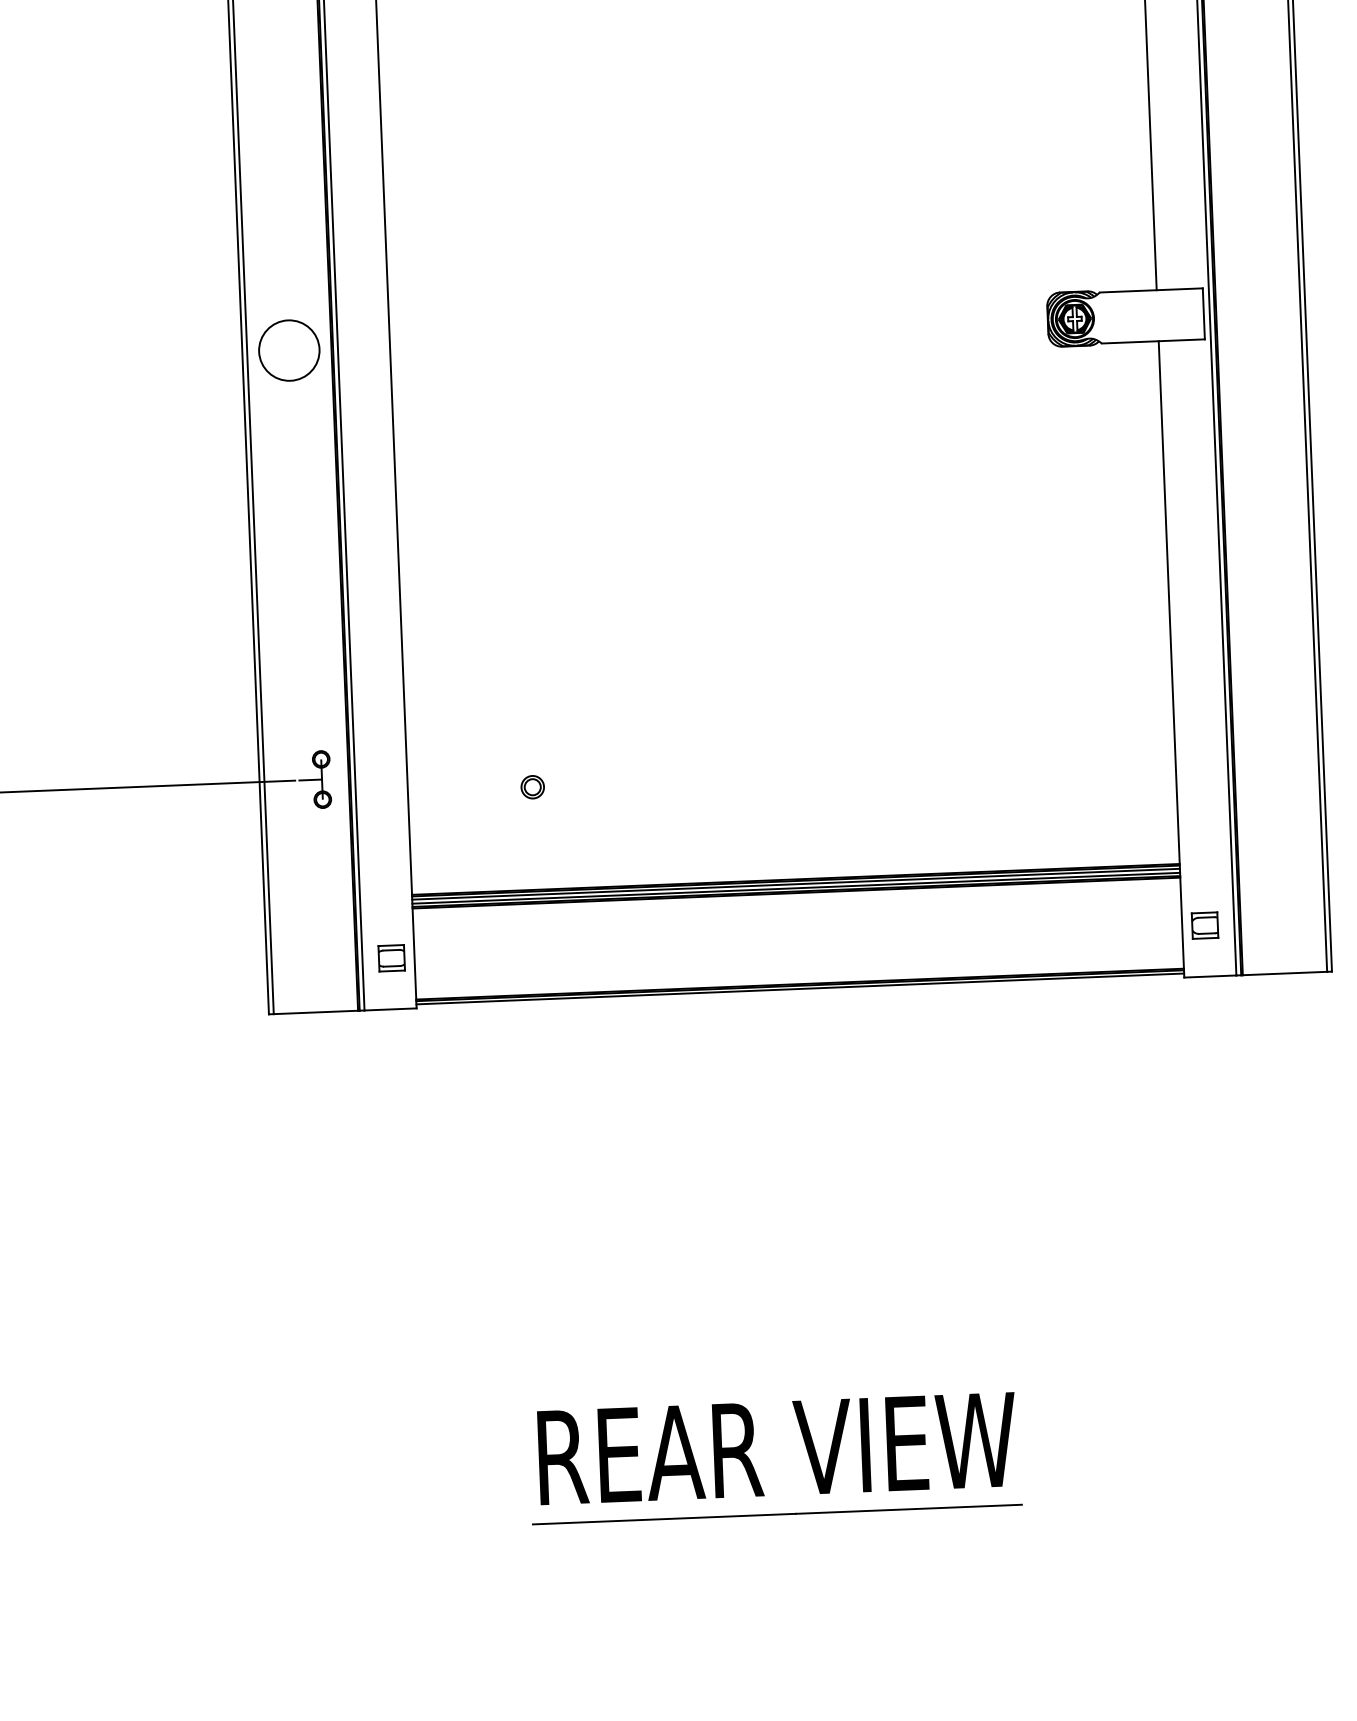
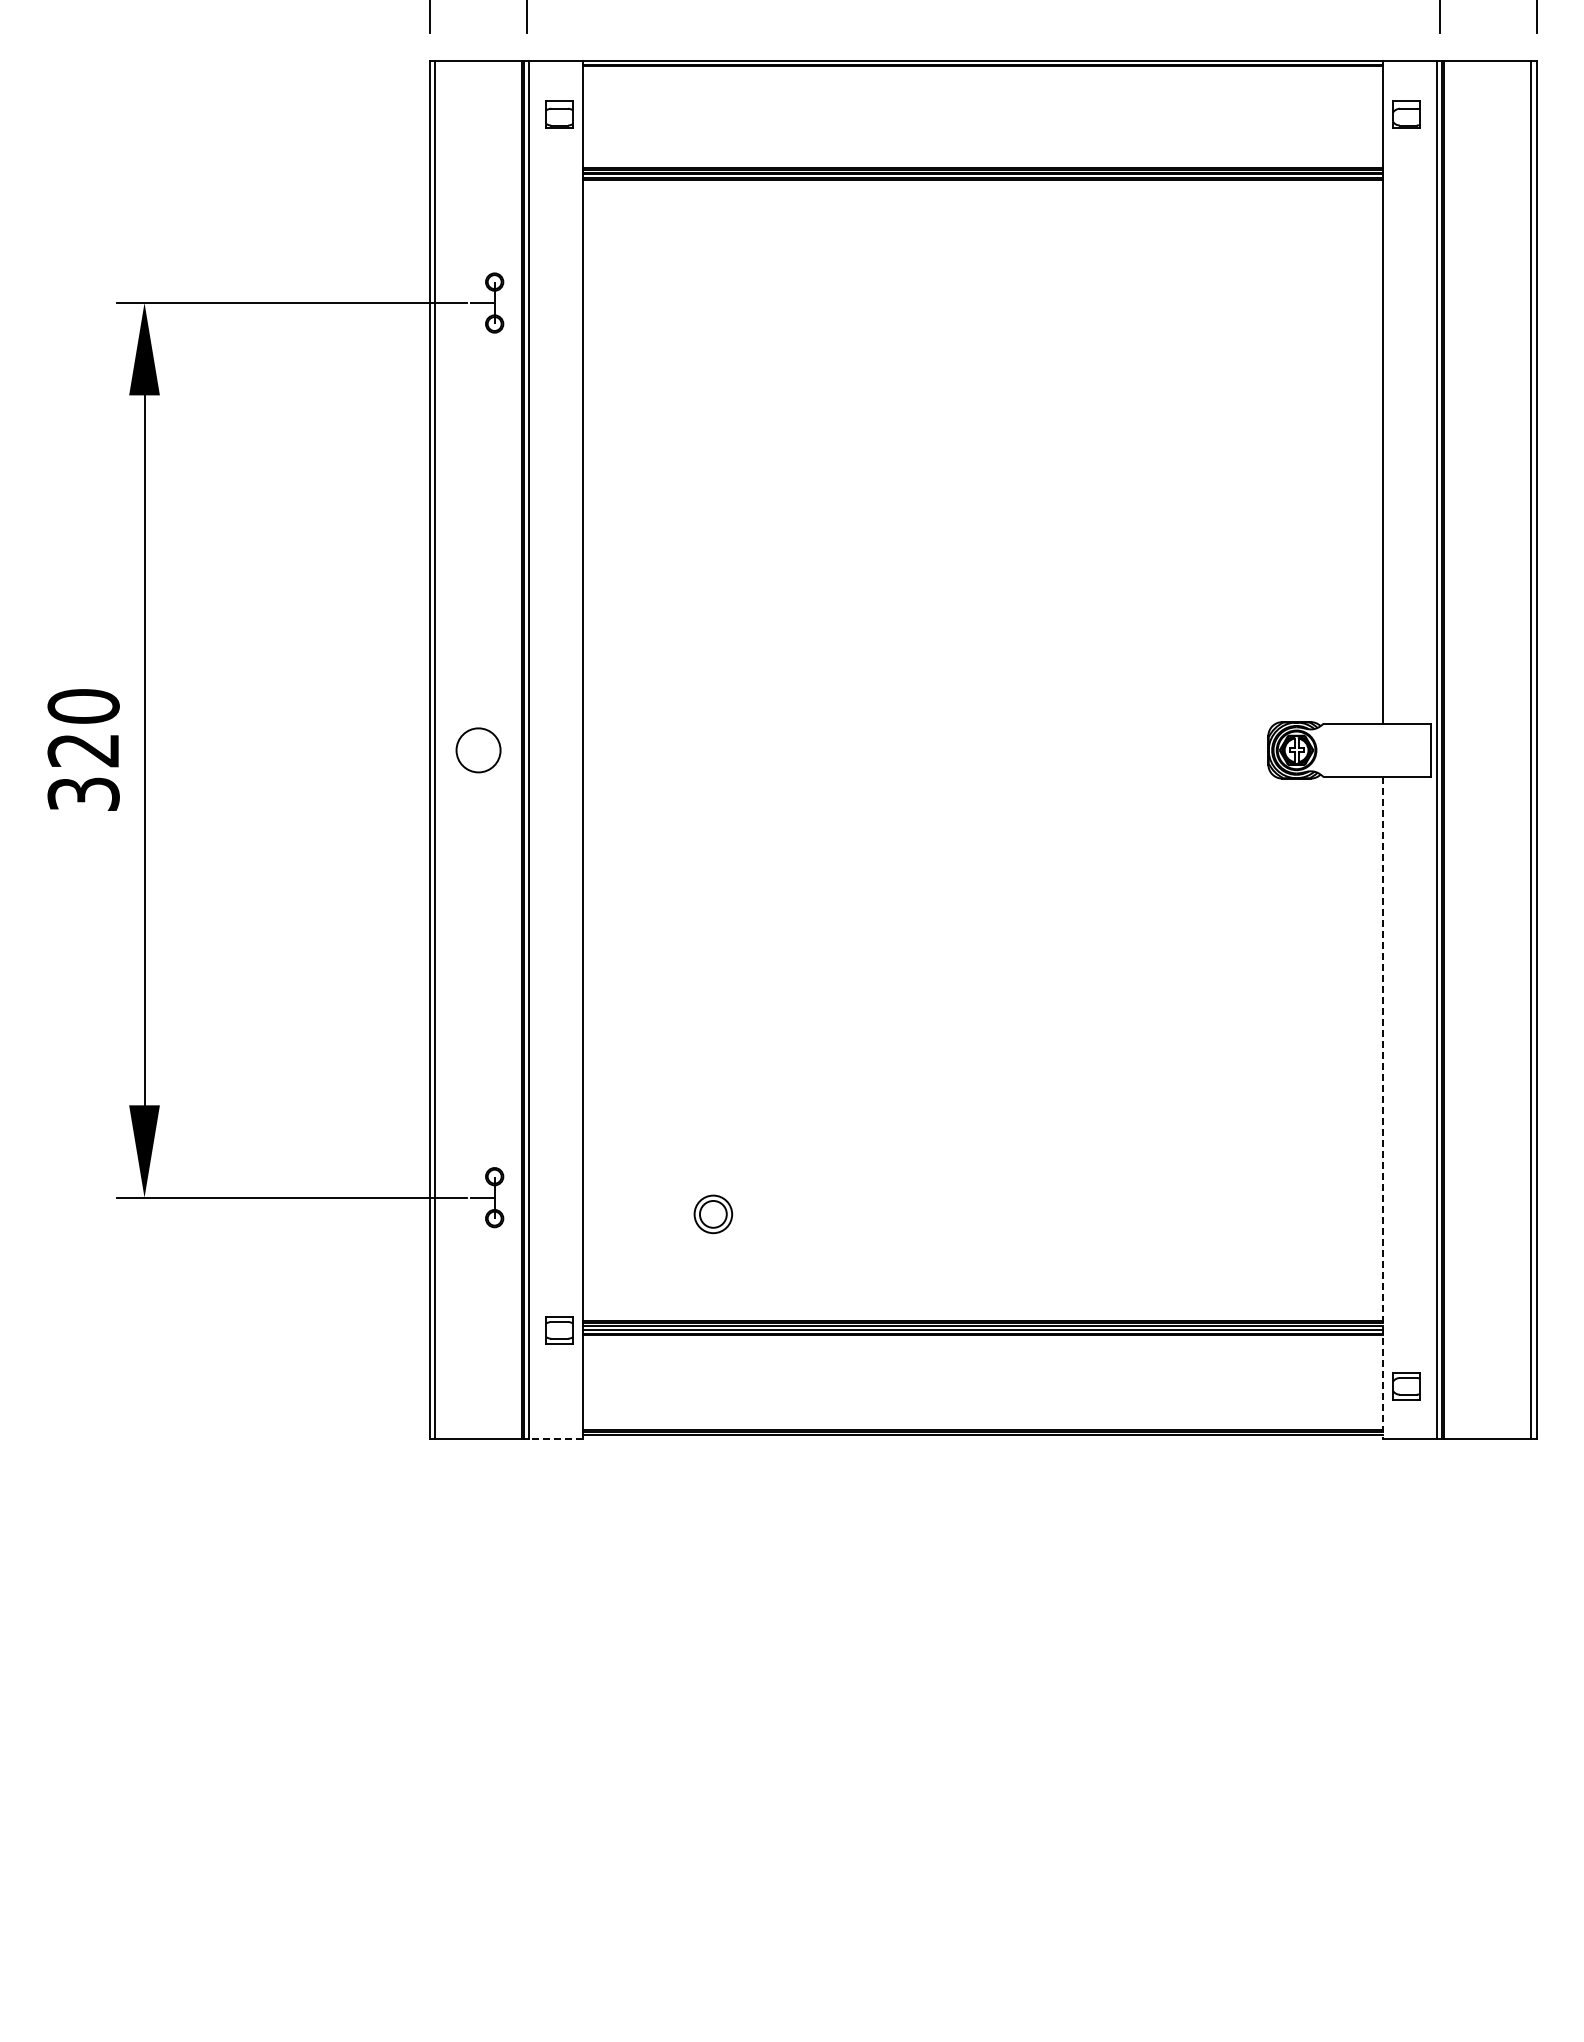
circle: (289, 350) -> (478, 750), size x0.7
line: (1171, 659) -> (1382, 1108), solid -> dashed
part: (532, 787) -> (713, 1214), size x1.6
part: (391, 958) -> (559, 1330), moved
line: (389, 1009) -> (555, 1439), solid -> dashed
part: (754, 1468) -> (915, 1931), removed

